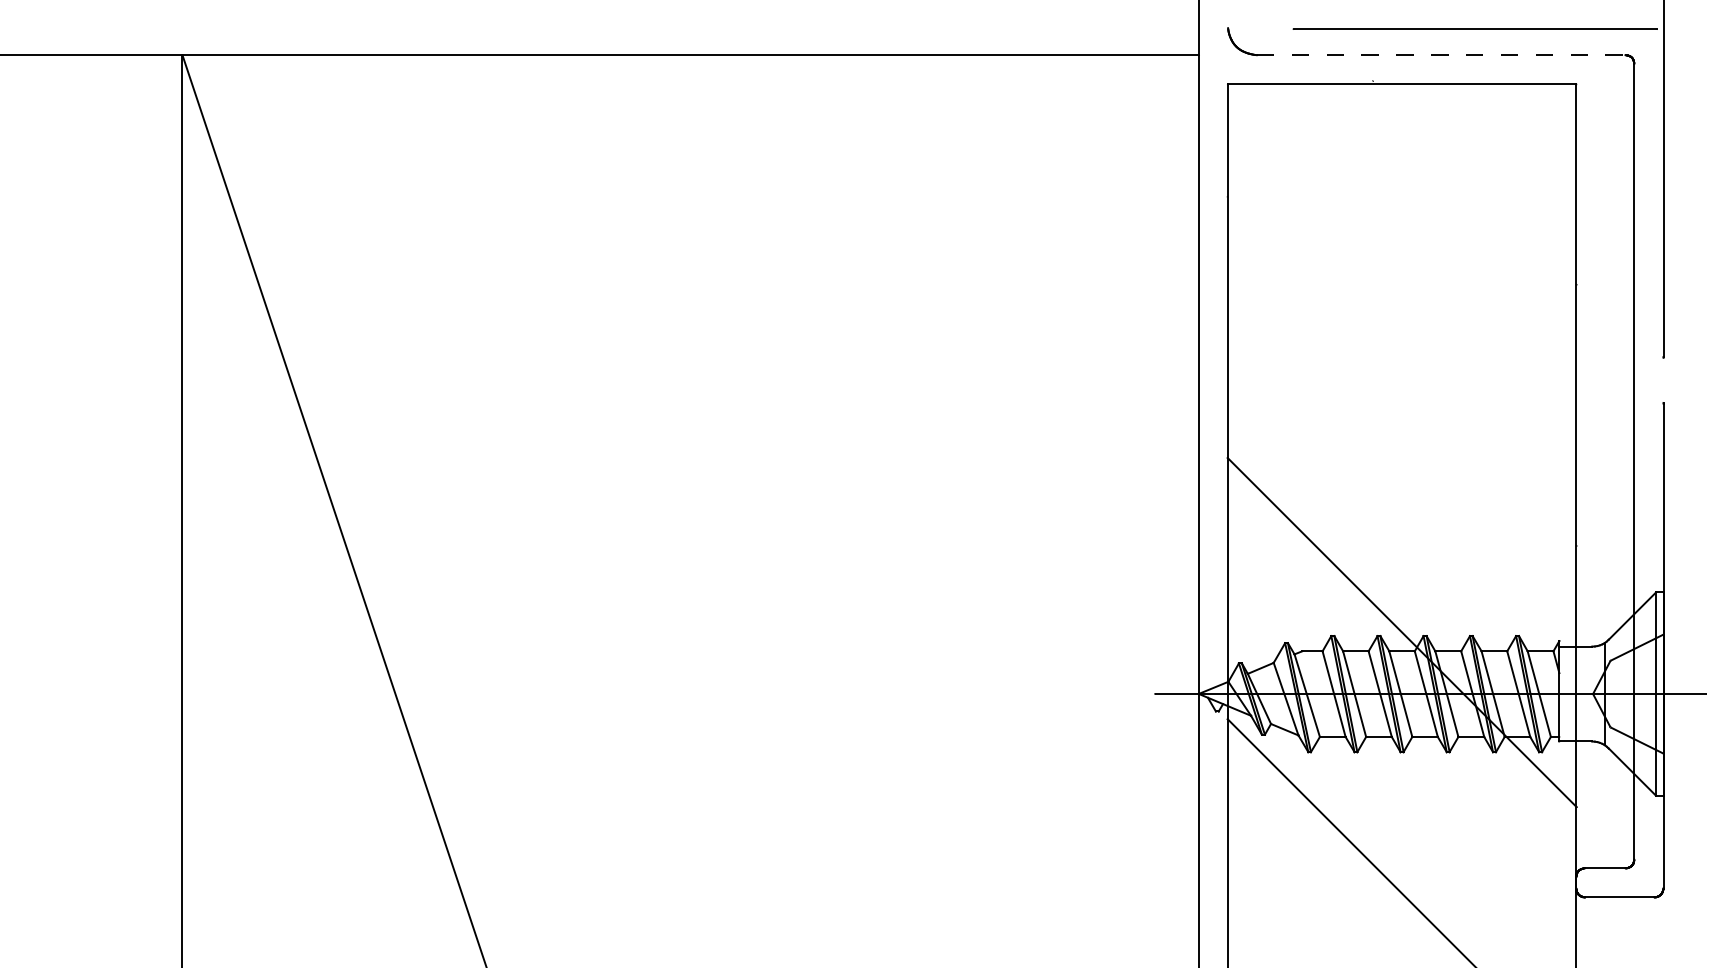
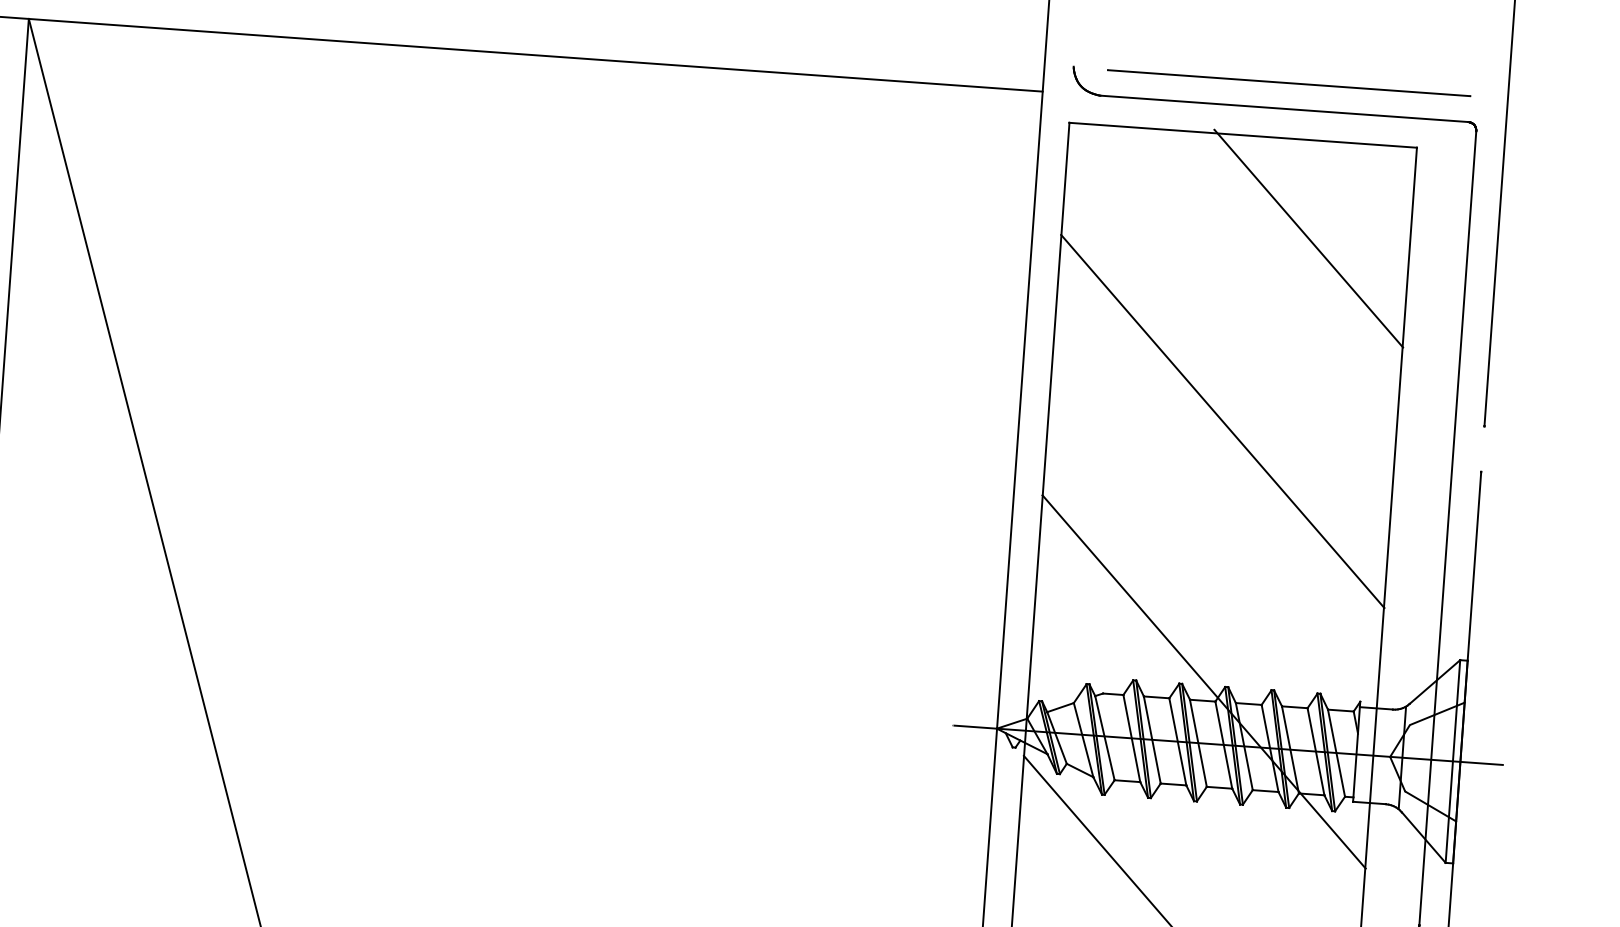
line: (1474, 28) -> (1288, 82), moved
line: (1441, 55) -> (1284, 109), dashed -> solid
line: (1474, 182) -> (1308, 238), added
line: (1401, 370) -> (1222, 420), added

